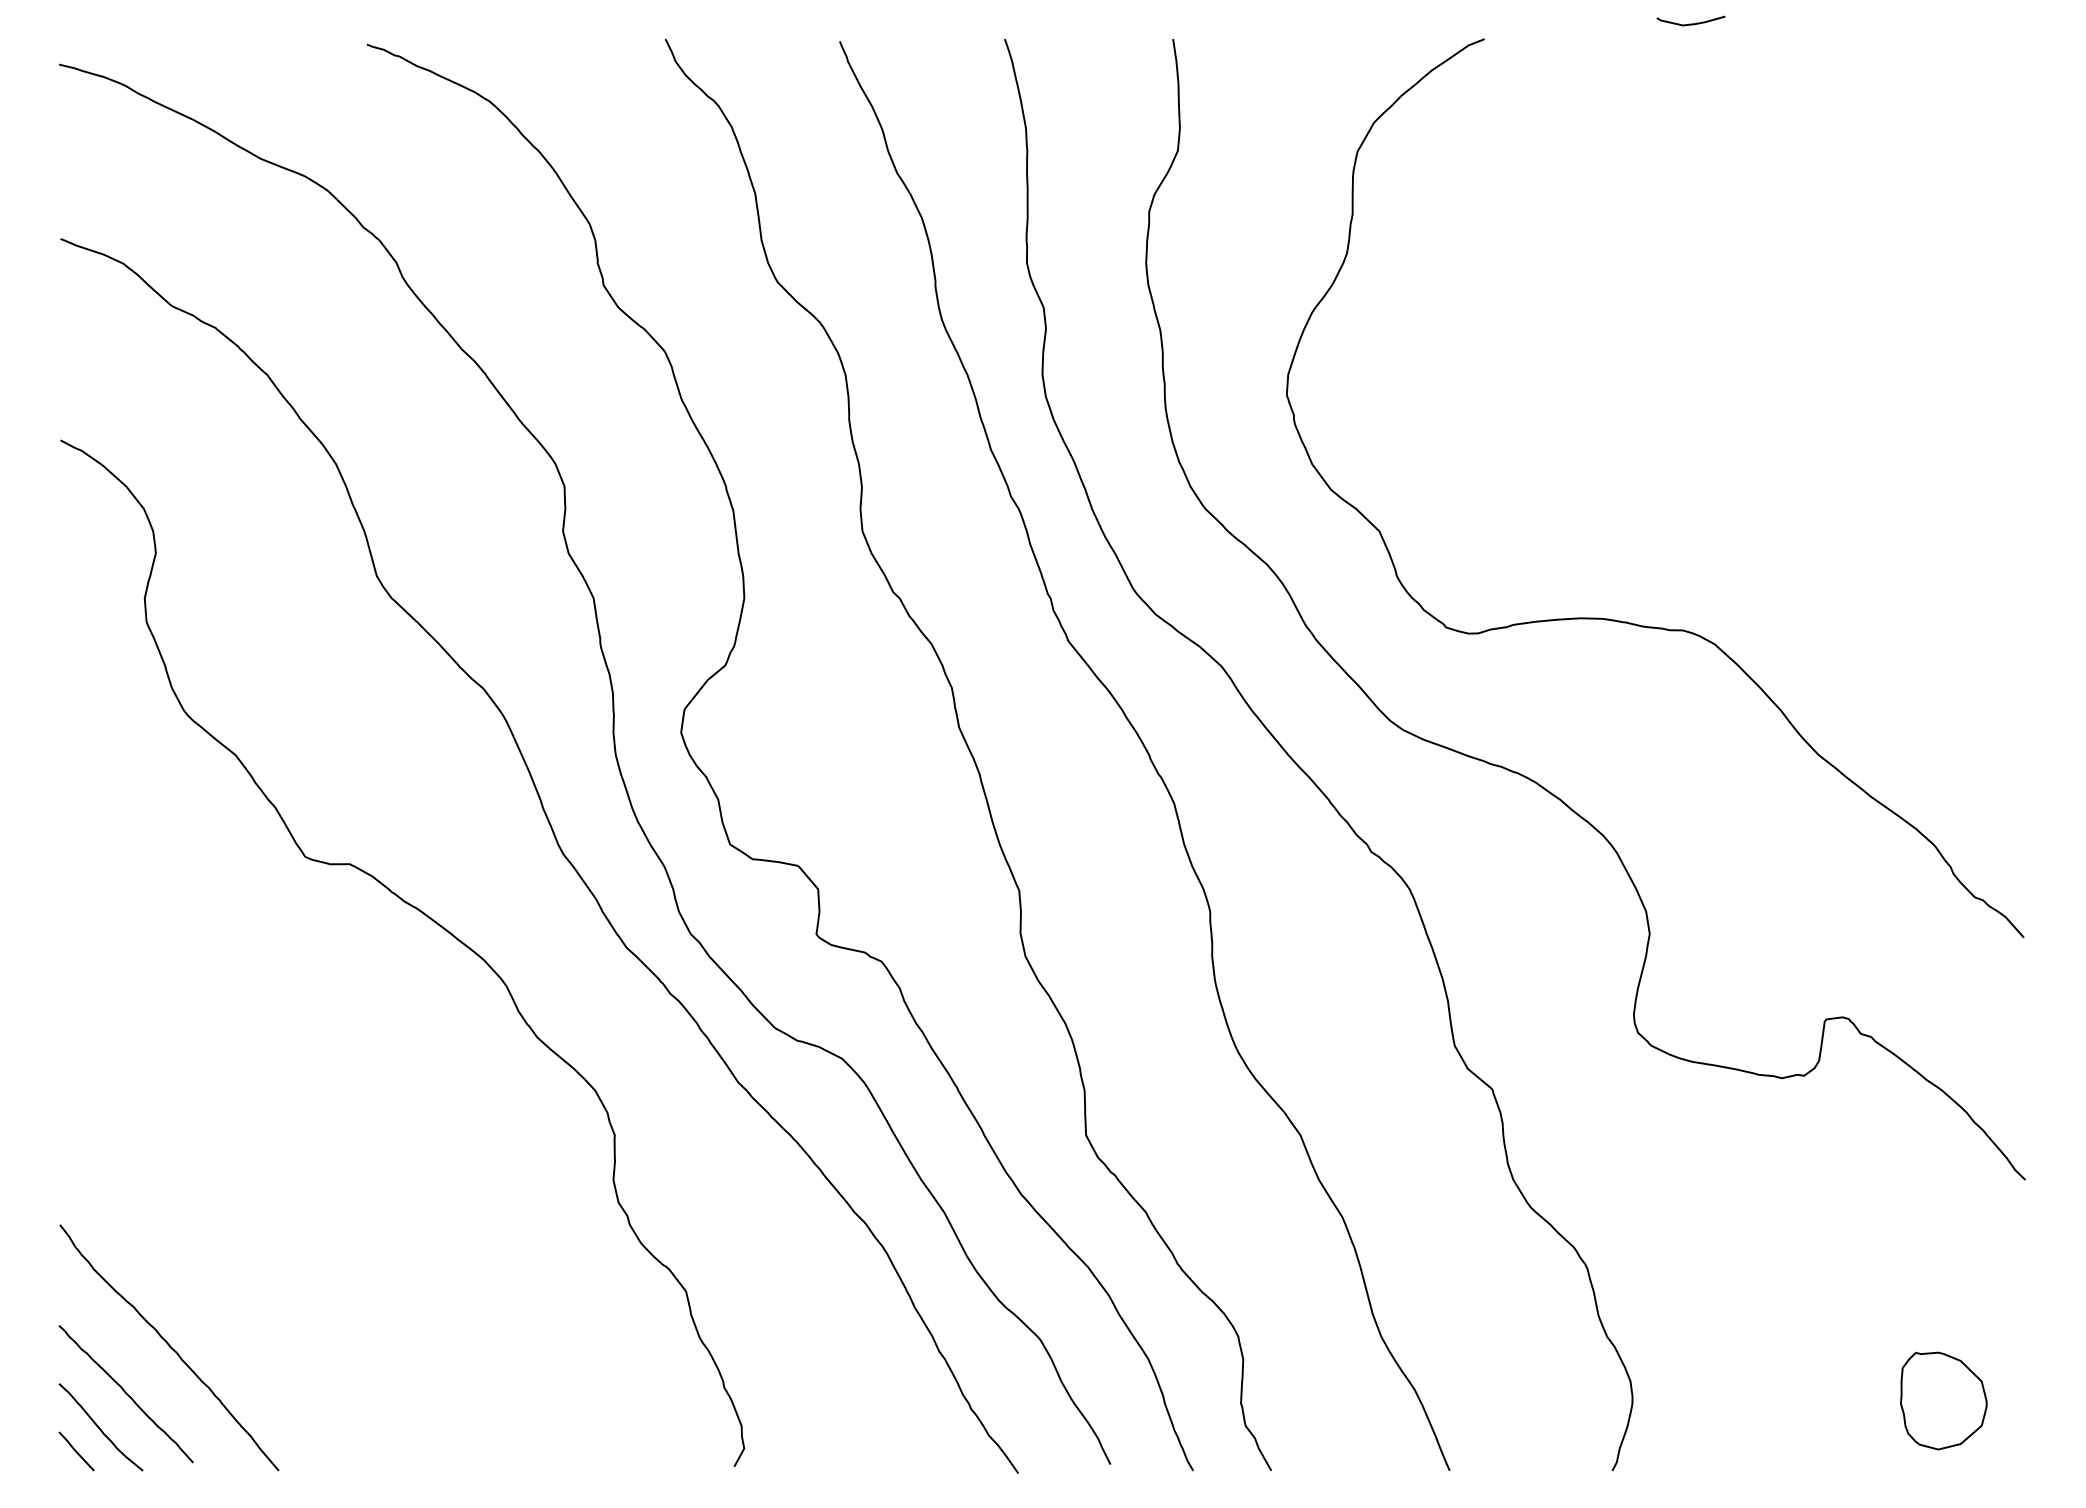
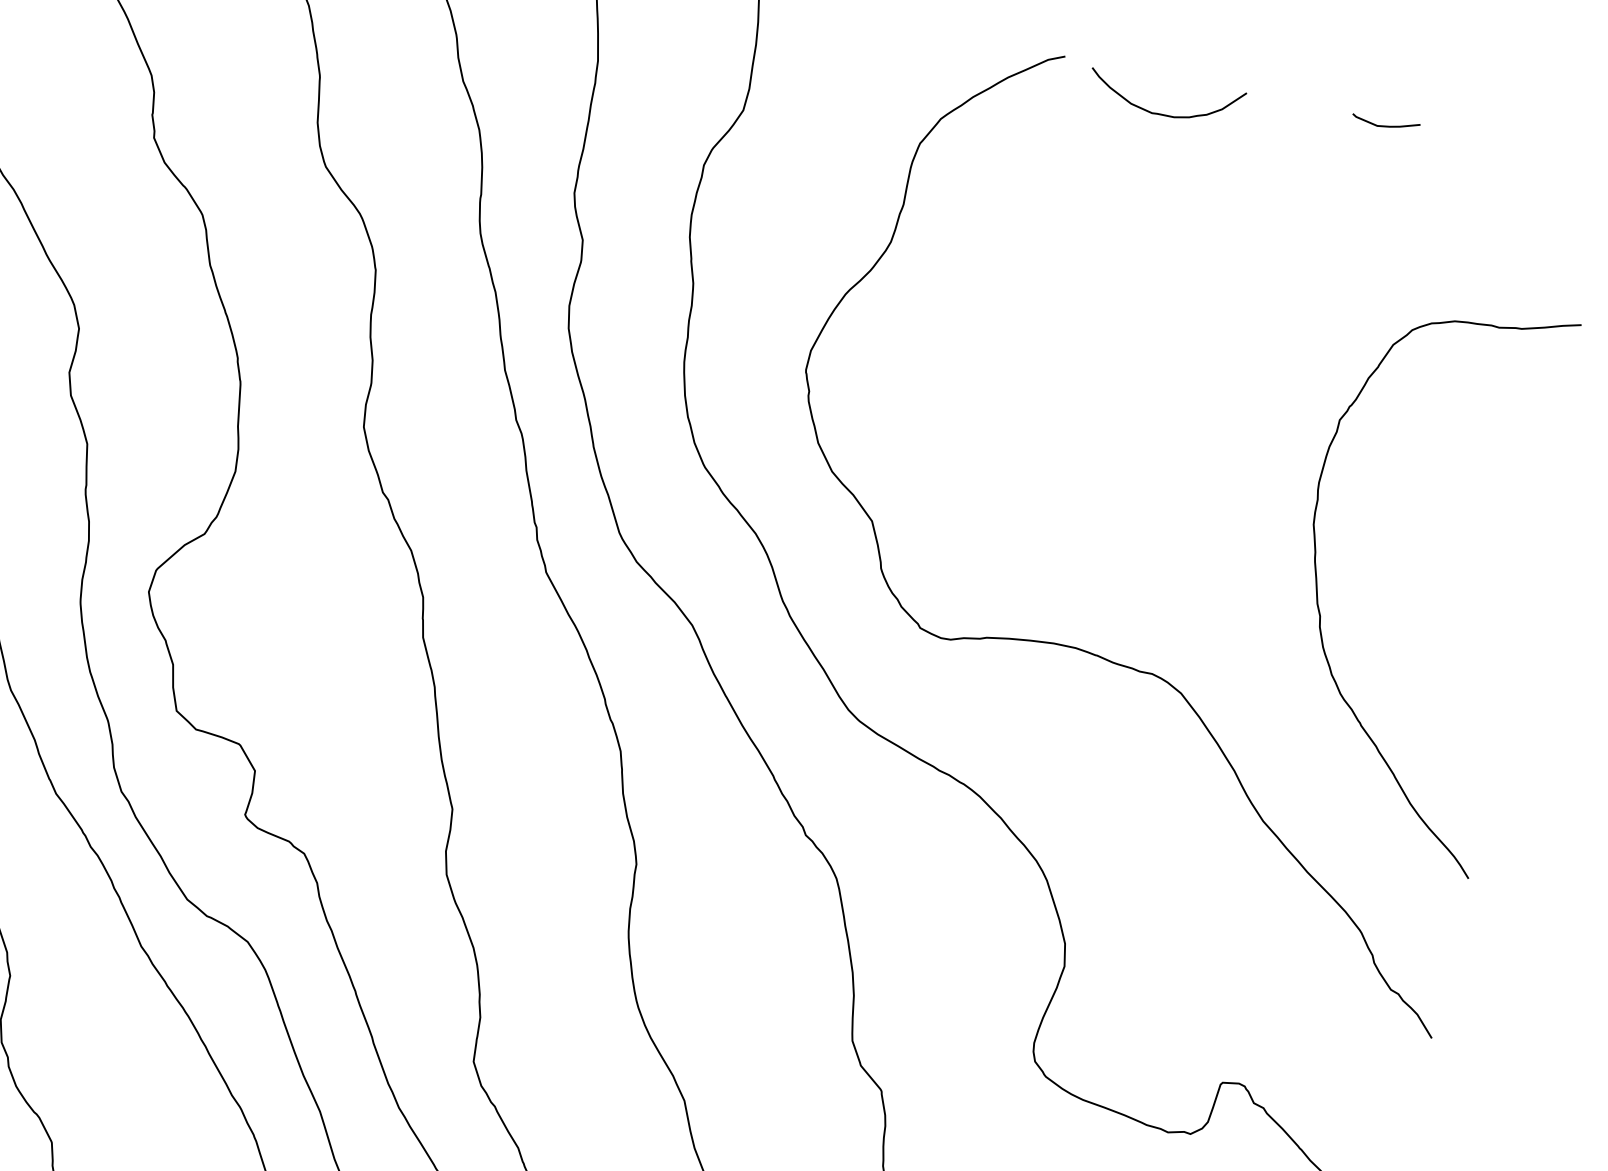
curve: (1690, 23) -> (1384, 125), moved
curve: (1591, 77) -> (1163, 113), added
curve: (1829, 513) -> (1317, 585), added

